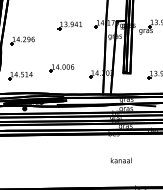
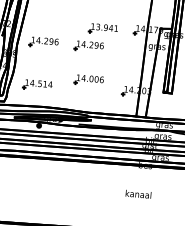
part: (59, 40) -> (88, 46), added
text: (120, 160) -> (137, 194), moved

